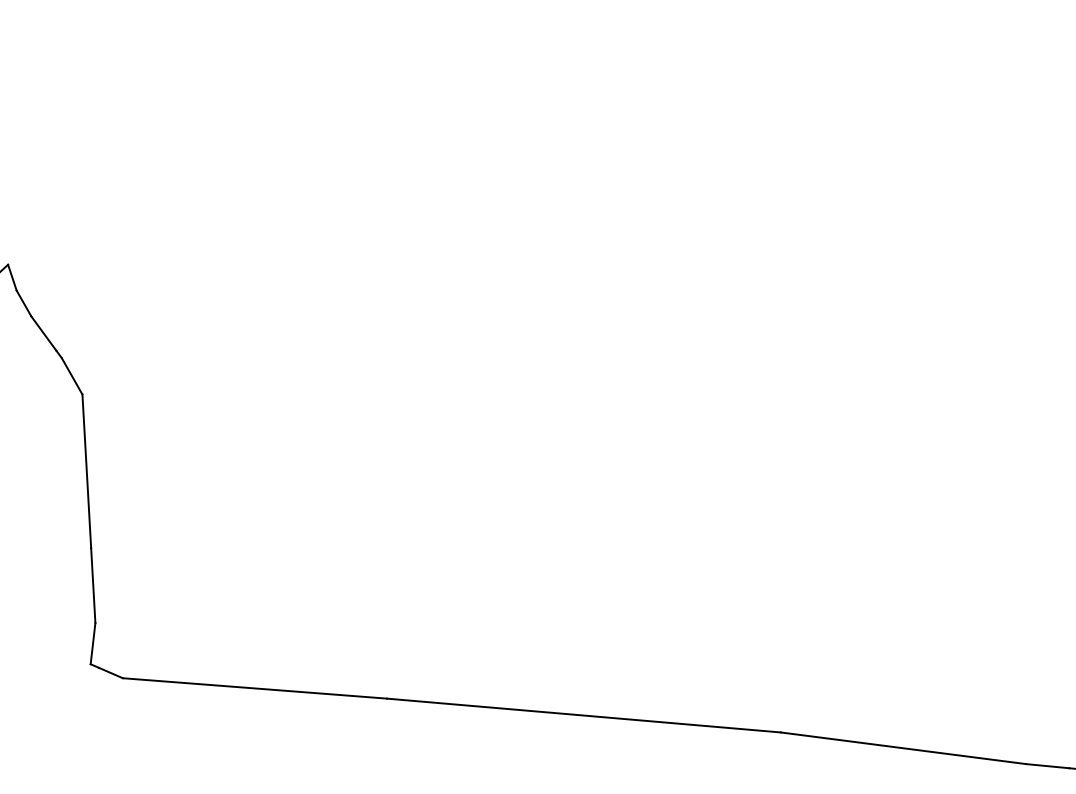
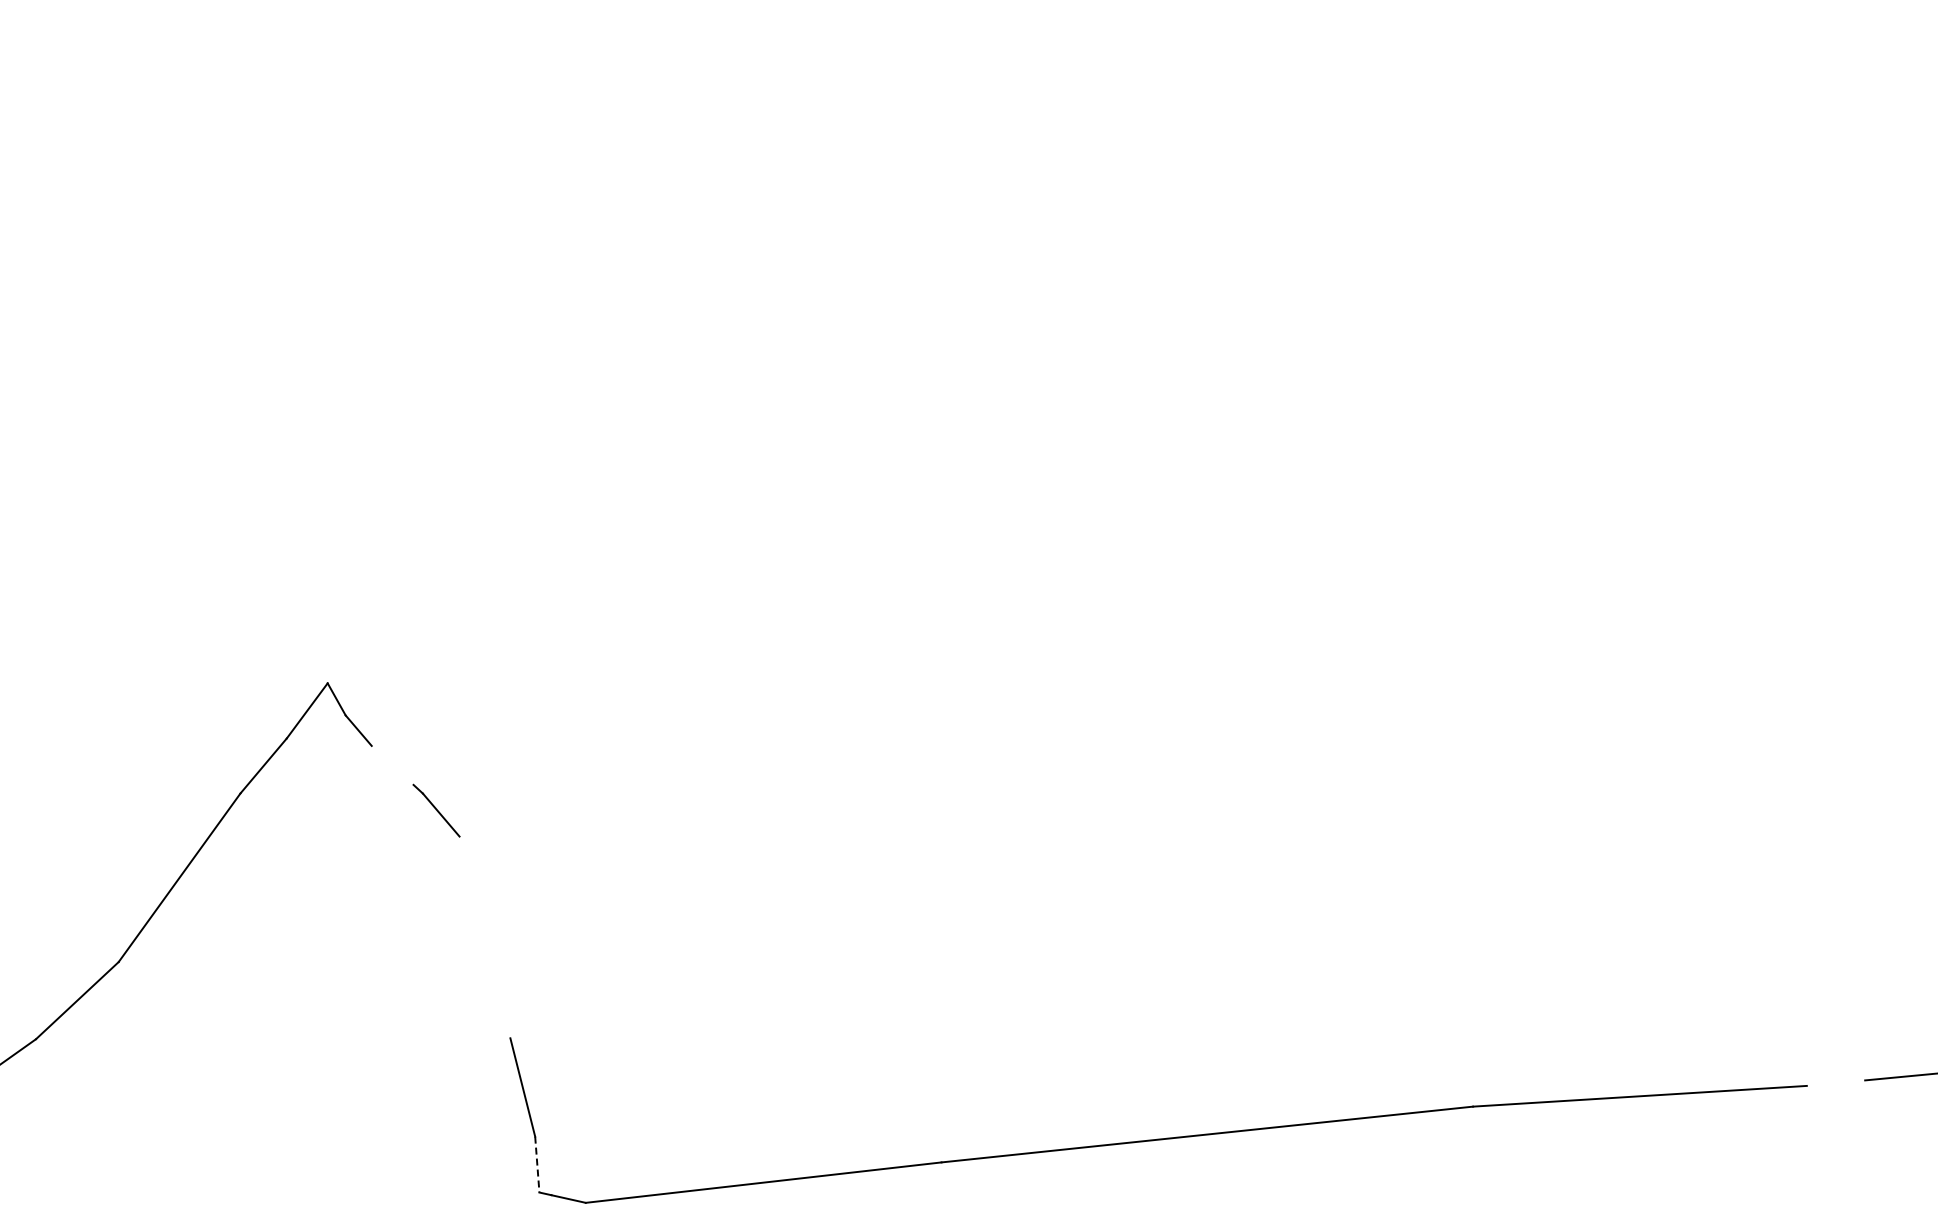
line: (43, 332) -> (392, 764), removed
line: (86, 471) -> (484, 937), removed
line: (93, 644) -> (537, 1165), solid -> dashed
line: (1047, 765) -> (1835, 1082), removed

